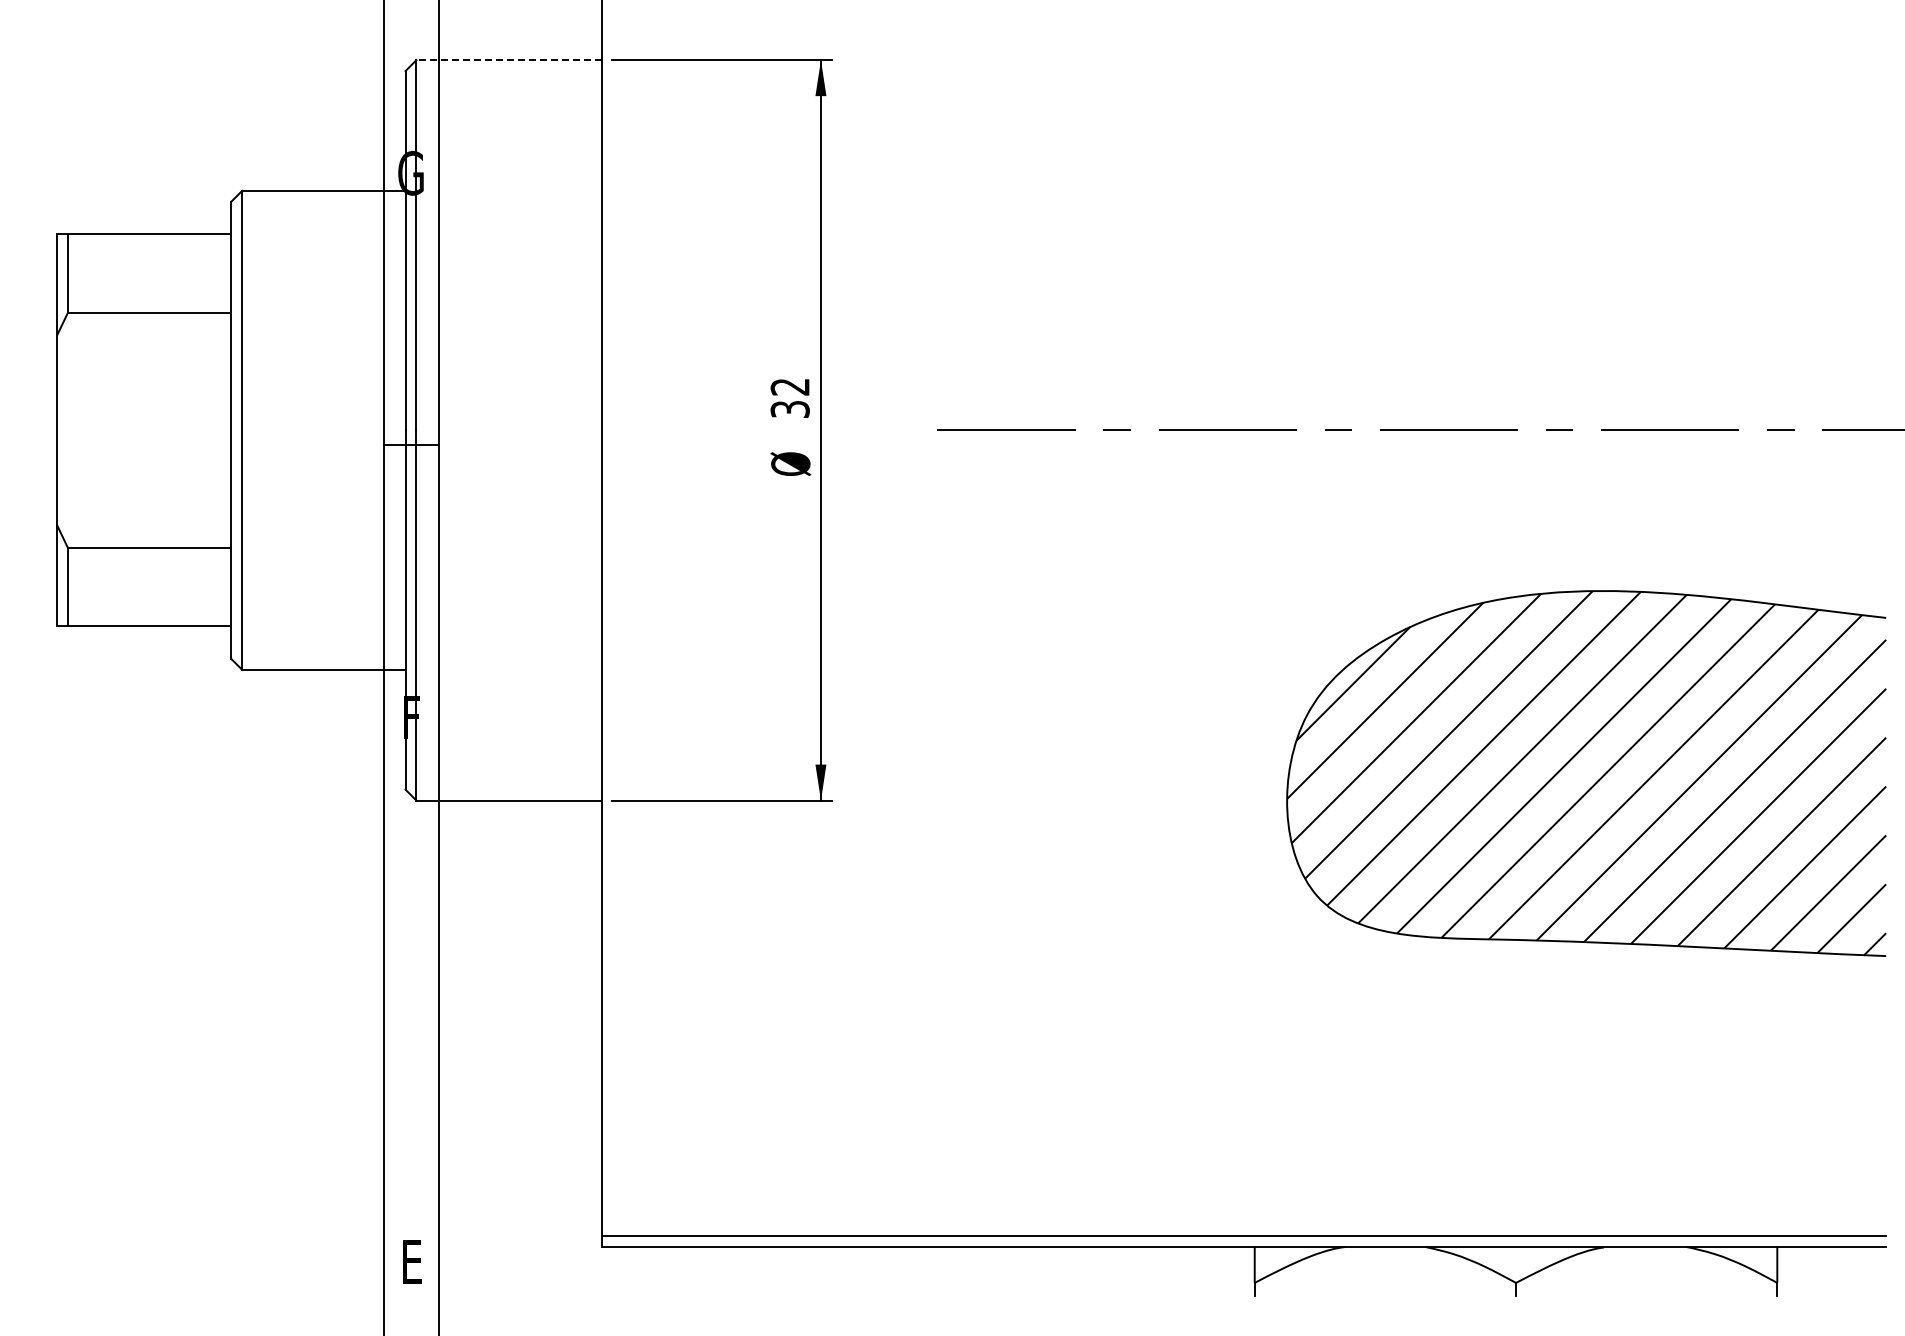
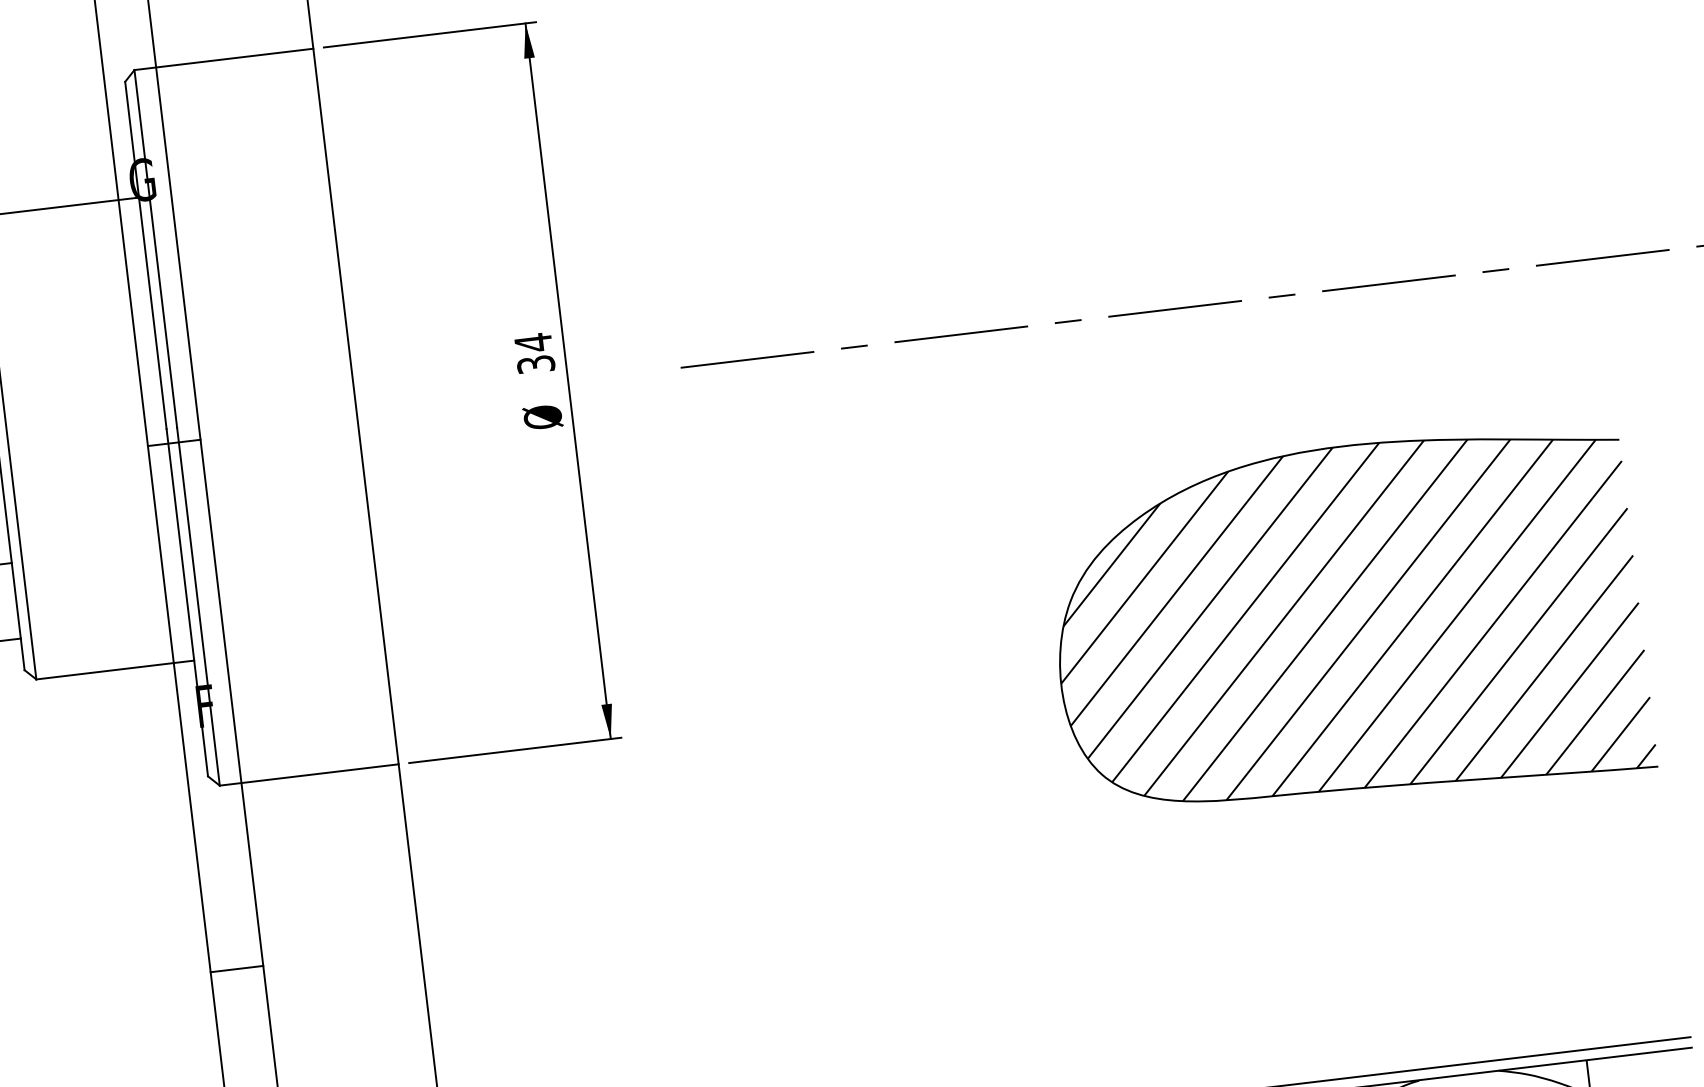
line: (508, 60) -> (223, 59), dashed -> solid
text: (789, 386) -> (532, 342), 32 -> 34
line: (411, 989) -> (236, 968), added

